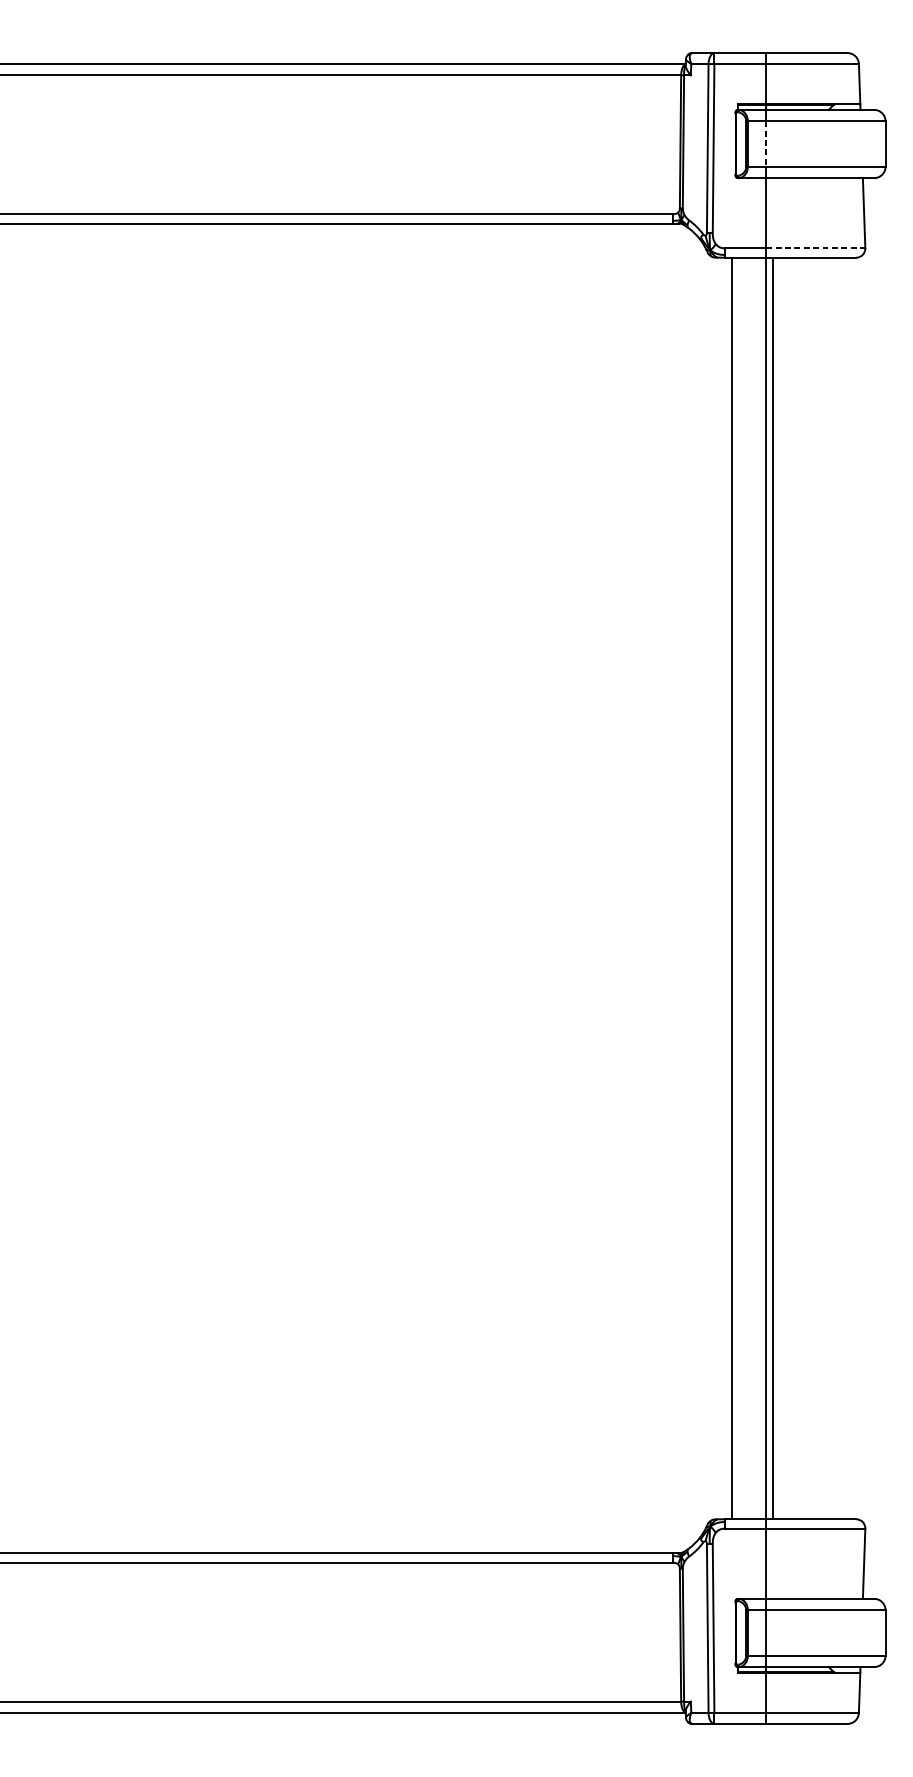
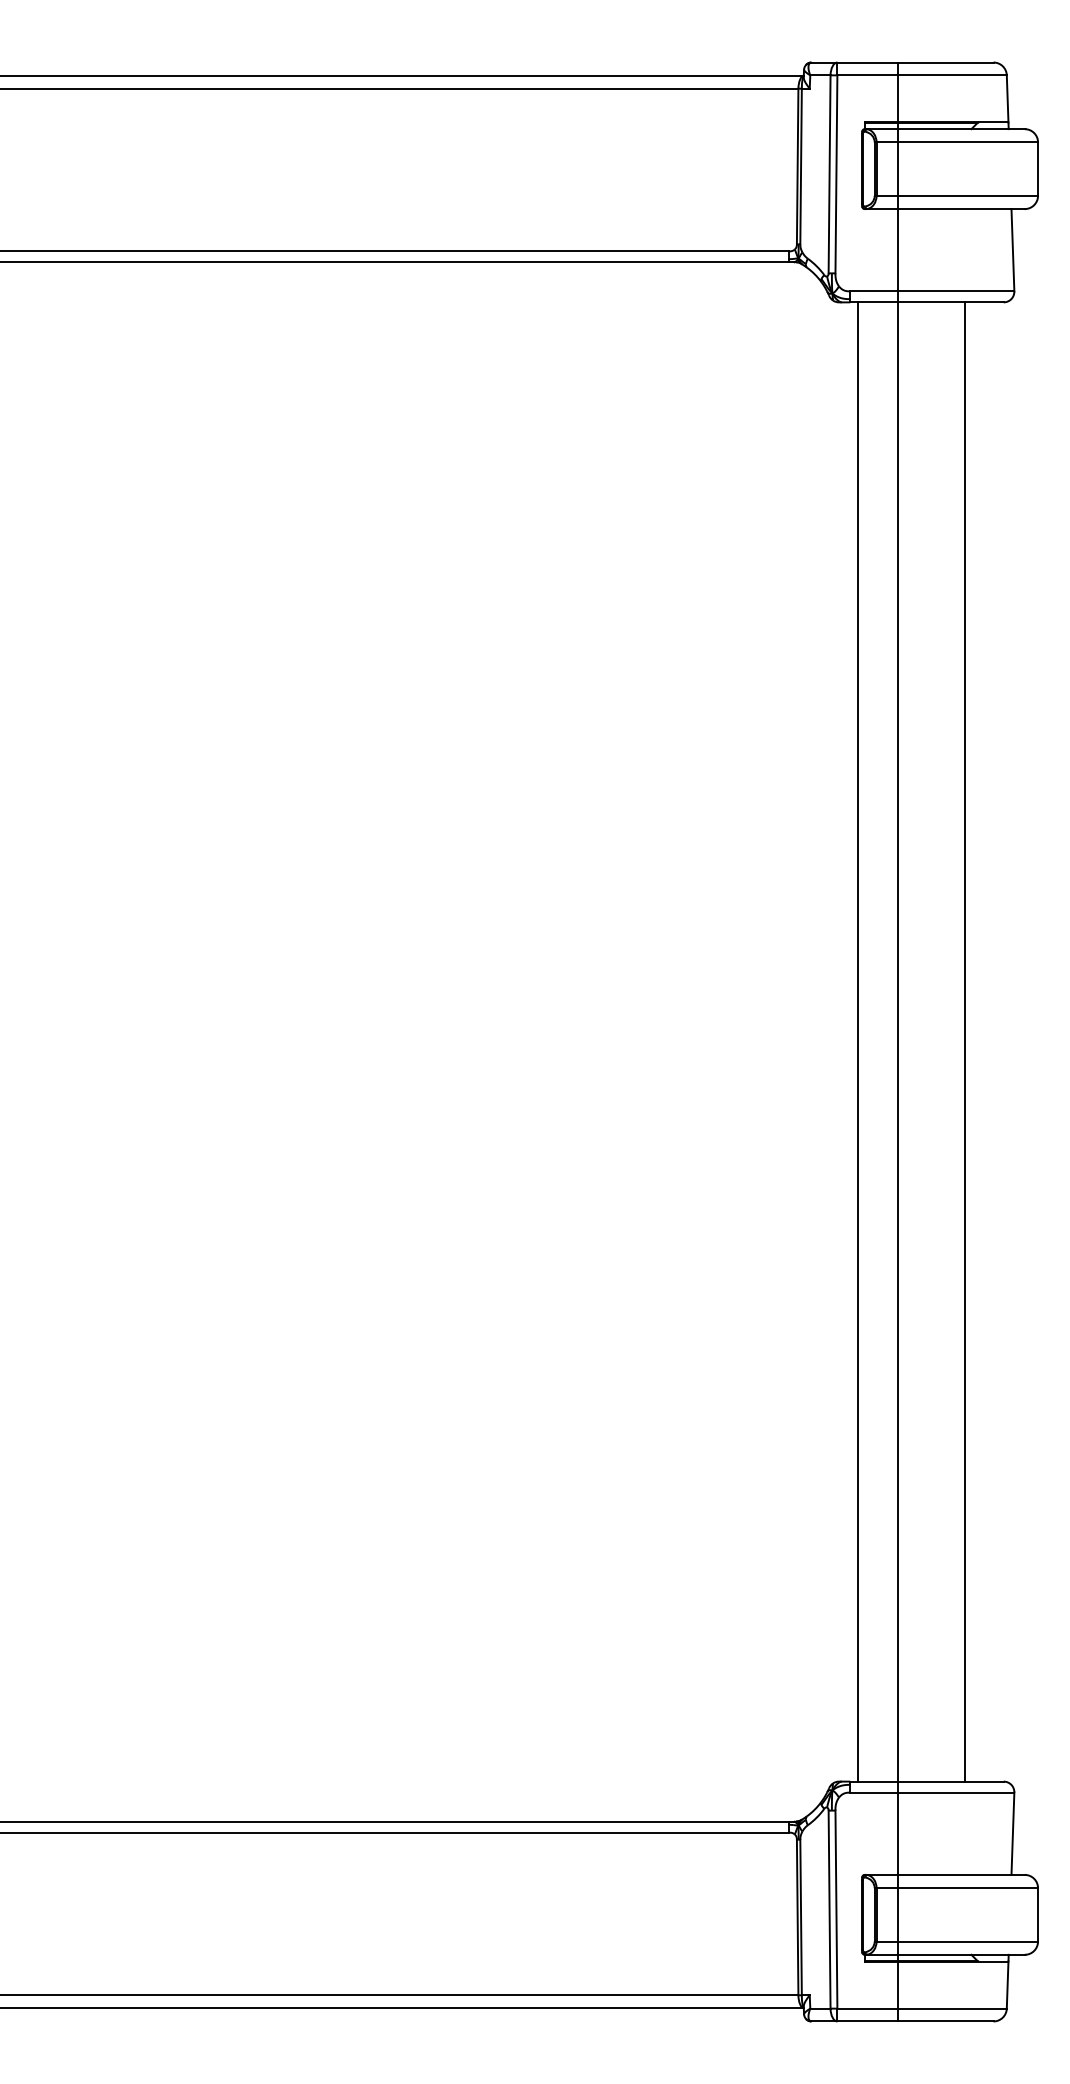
line: (766, 144) -> (898, 169), dashed -> solid
line: (815, 248) -> (956, 291), dashed -> solid
line: (772, 888) -> (964, 1041), moved

